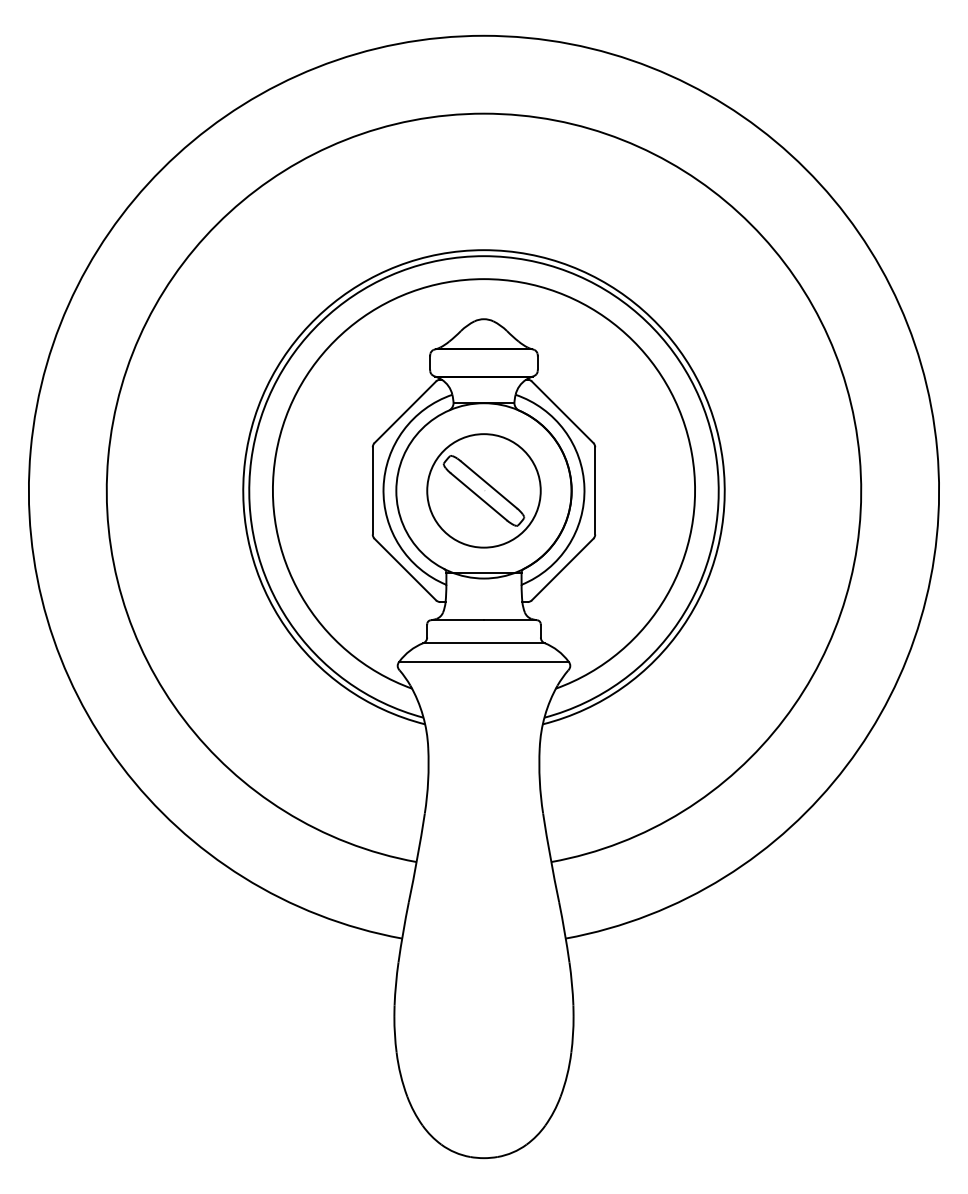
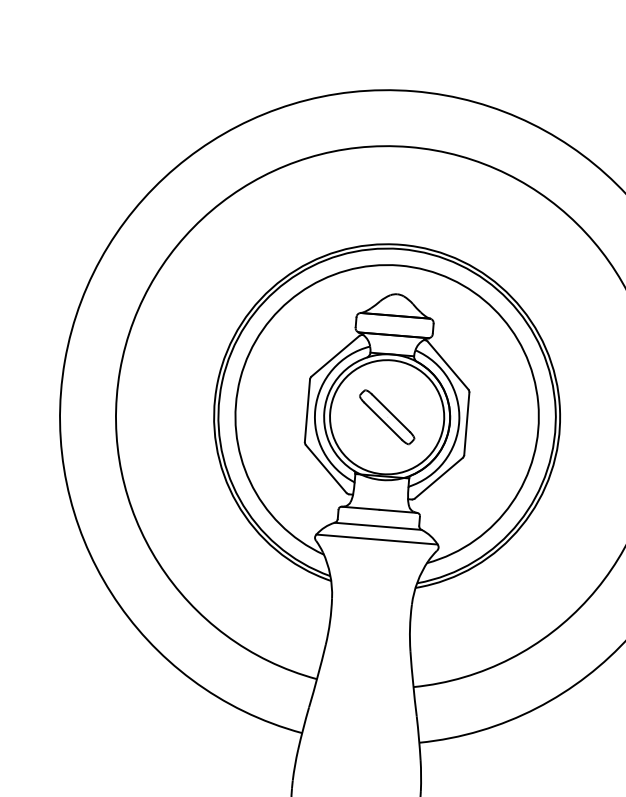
circle: (483, 490) -> (386, 416), size x1.4

